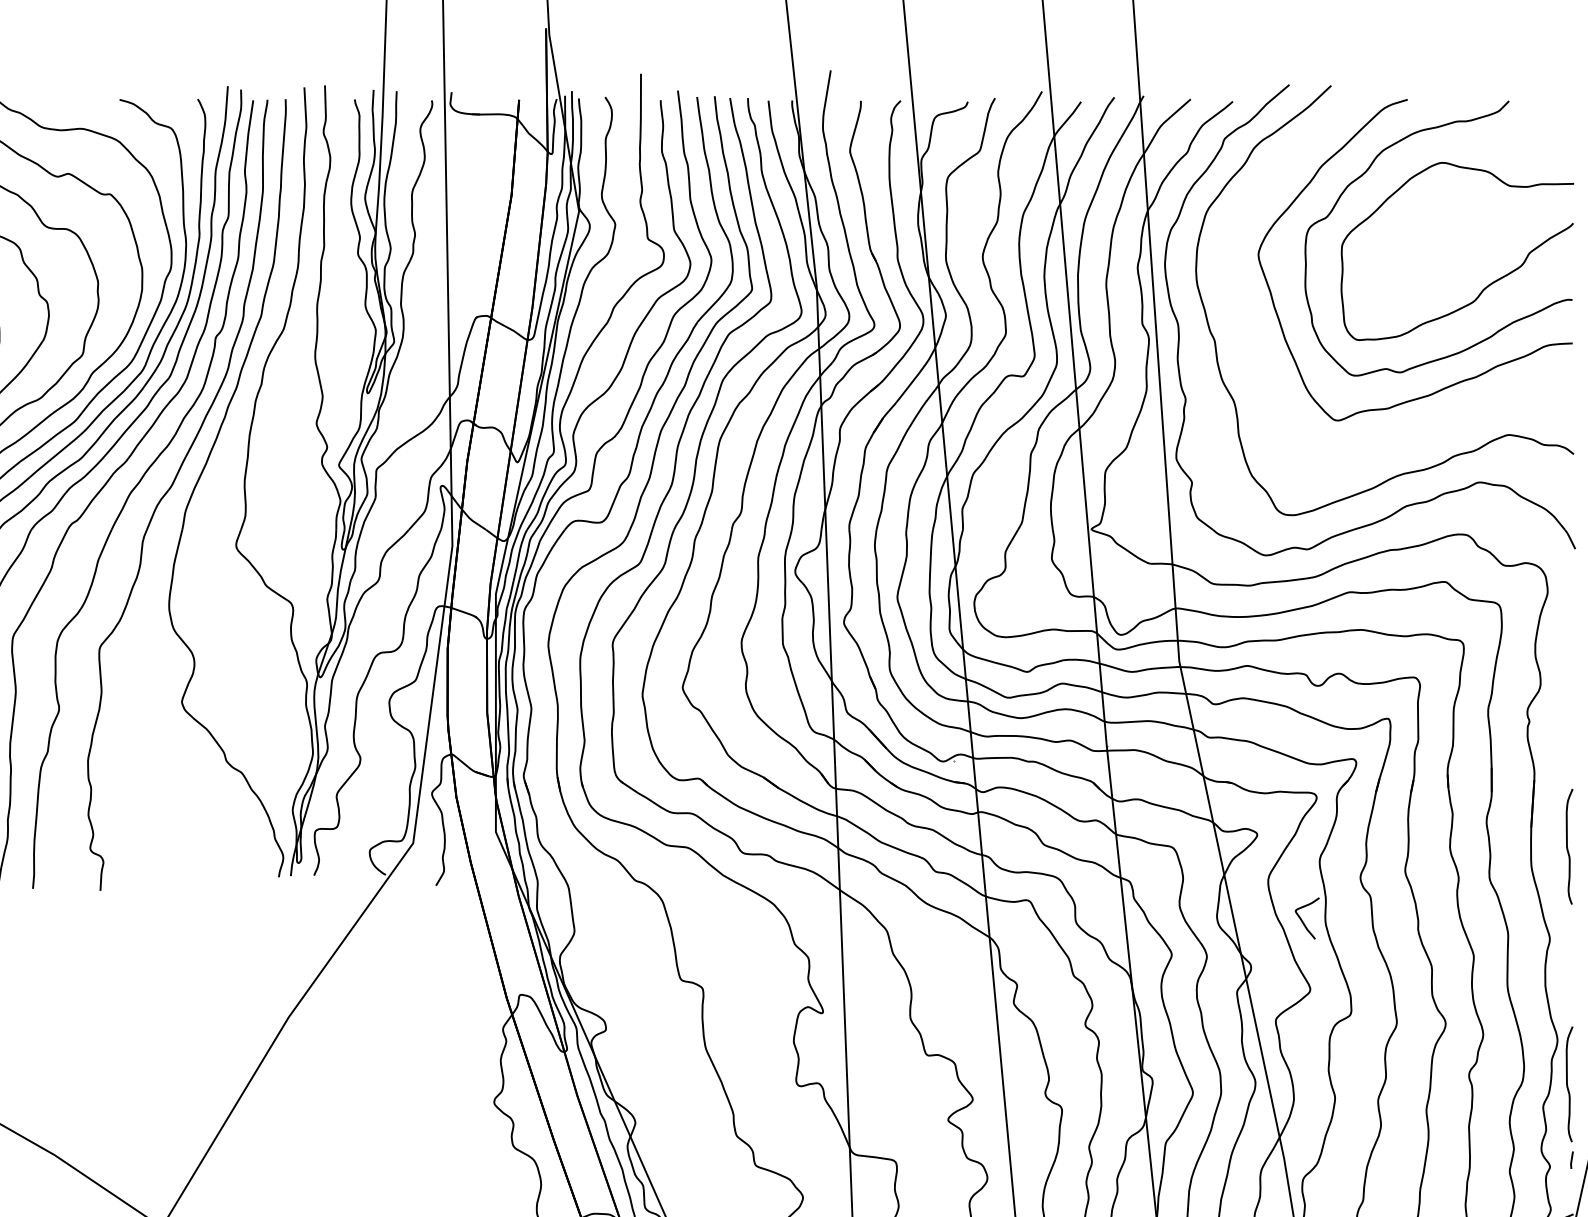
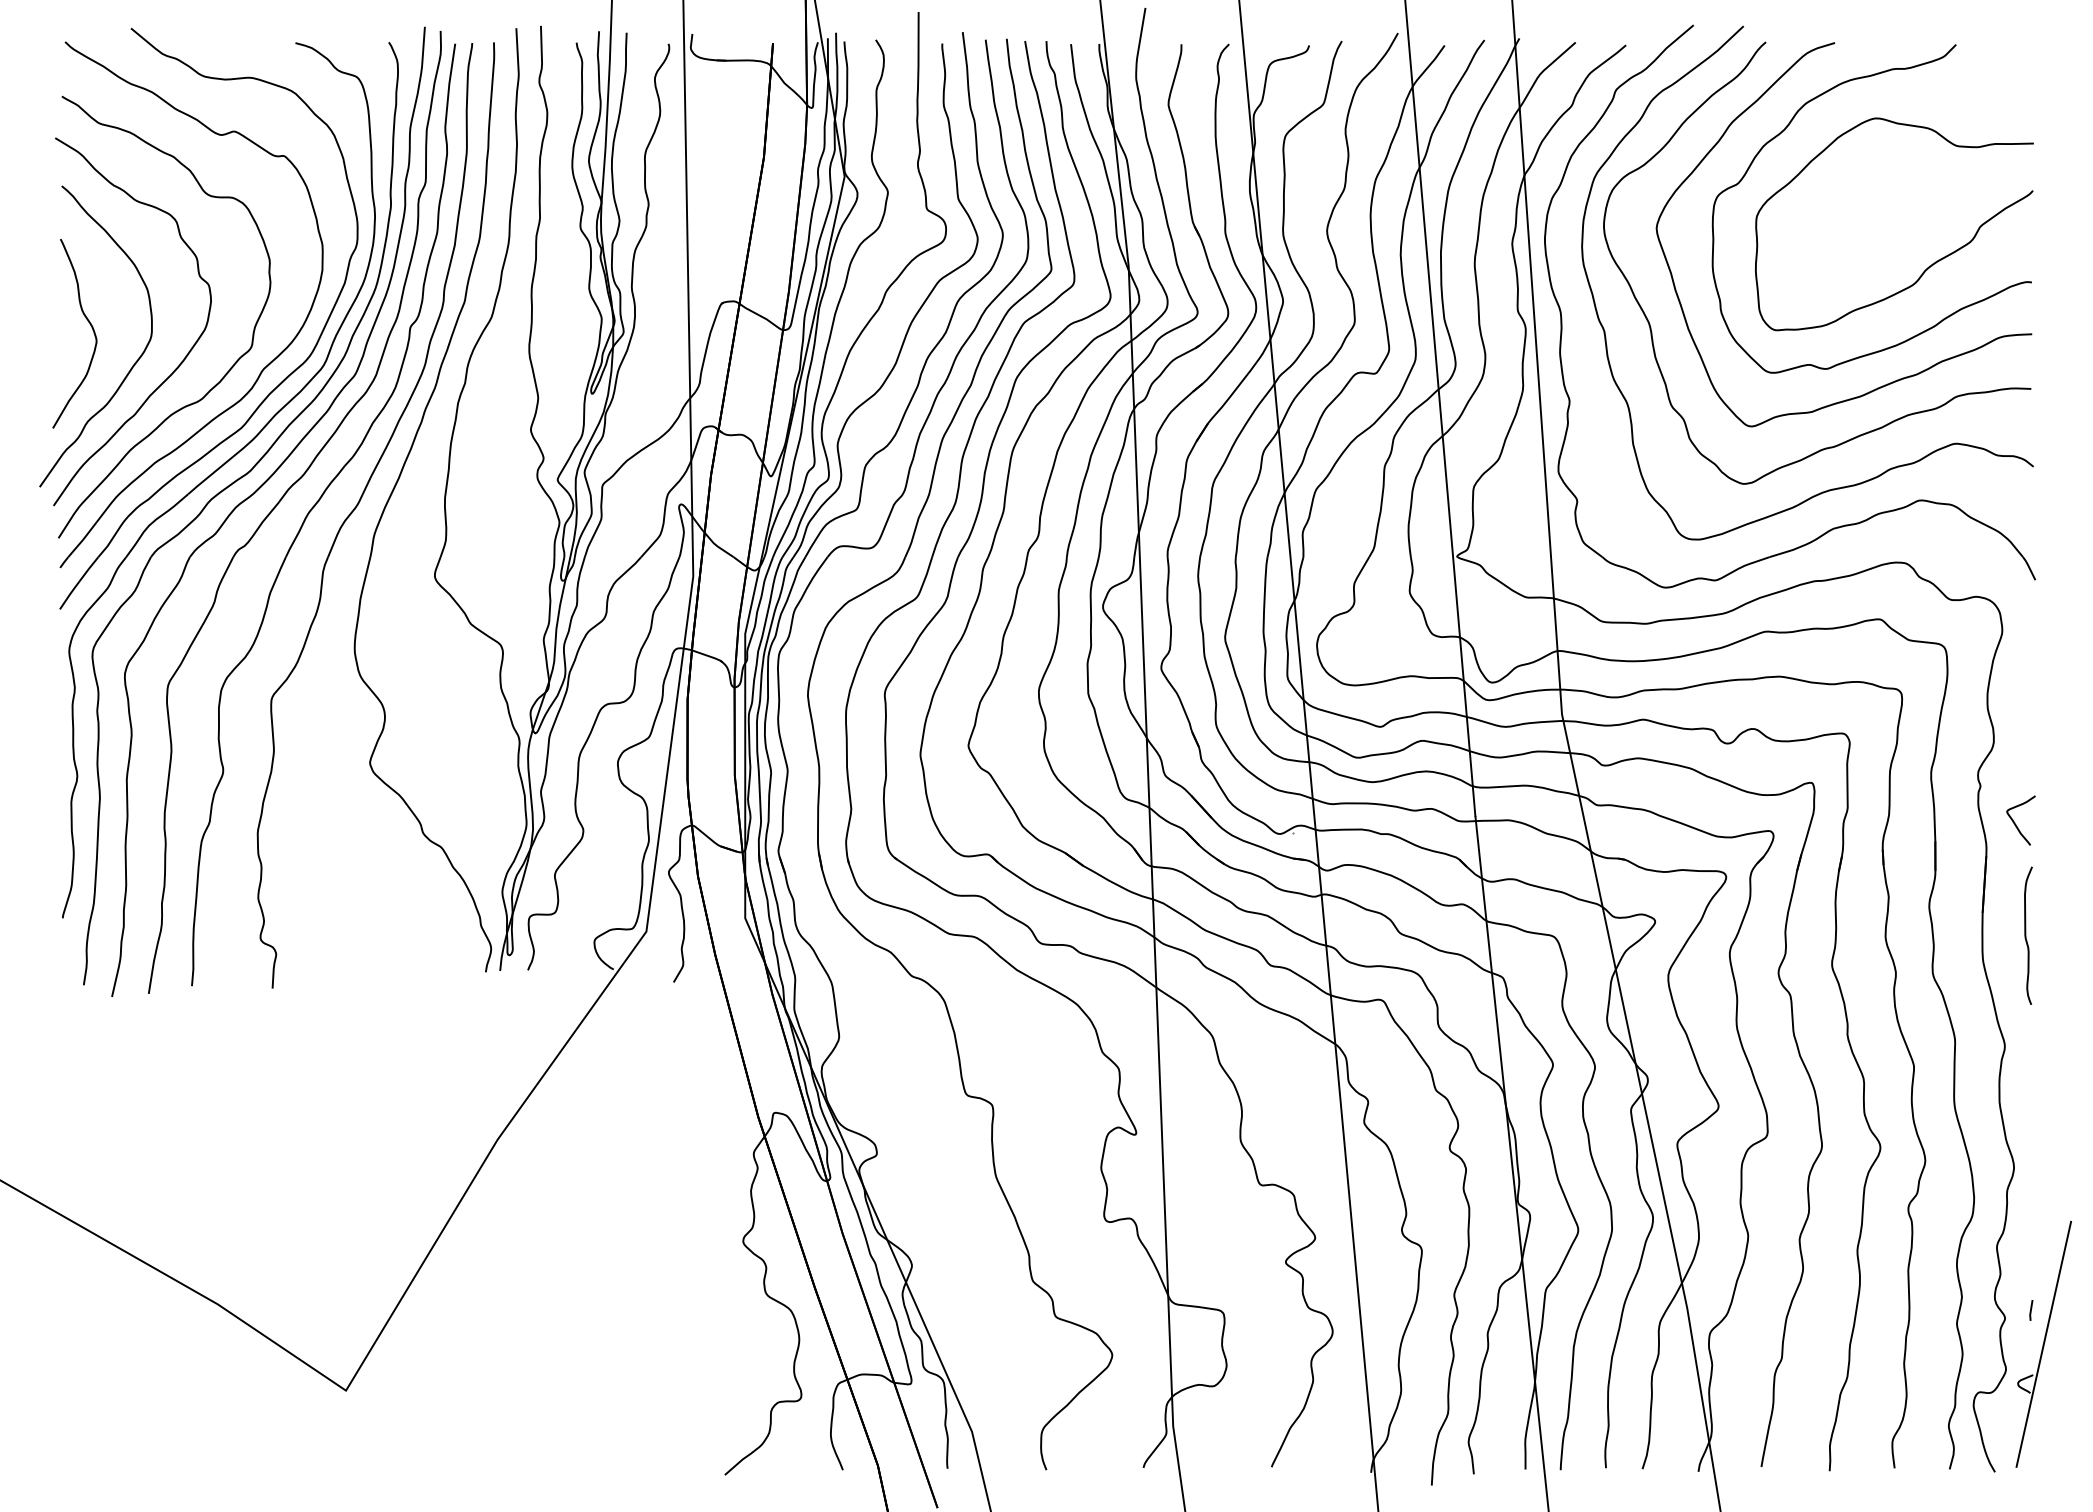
curve: (1458, 414) -> (1895, 419), added
curve: (1303, 921) -> (2016, 824), moved
curve: (1567, 1084) -> (2026, 1219), removed

